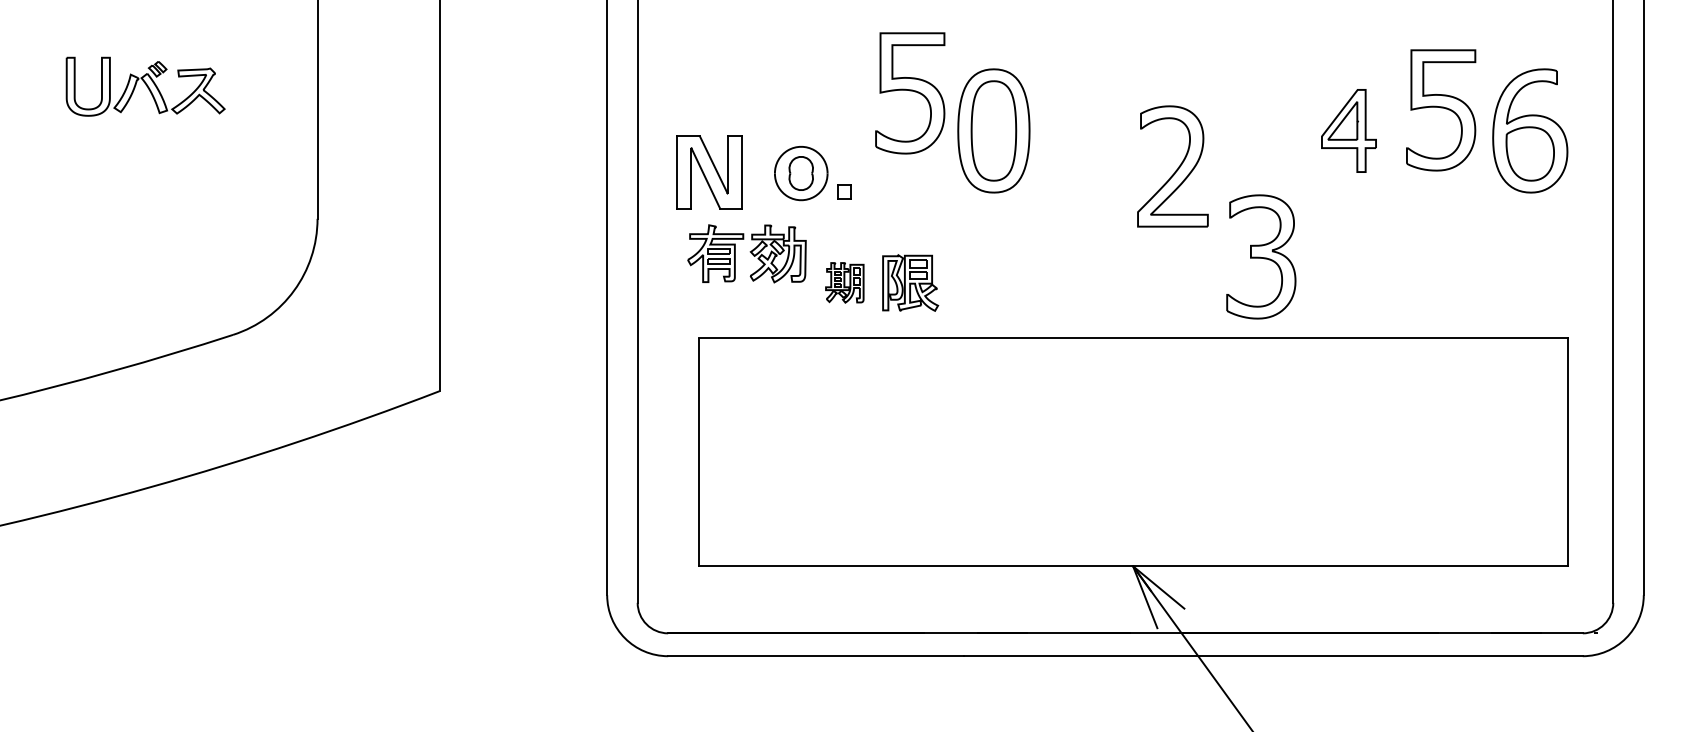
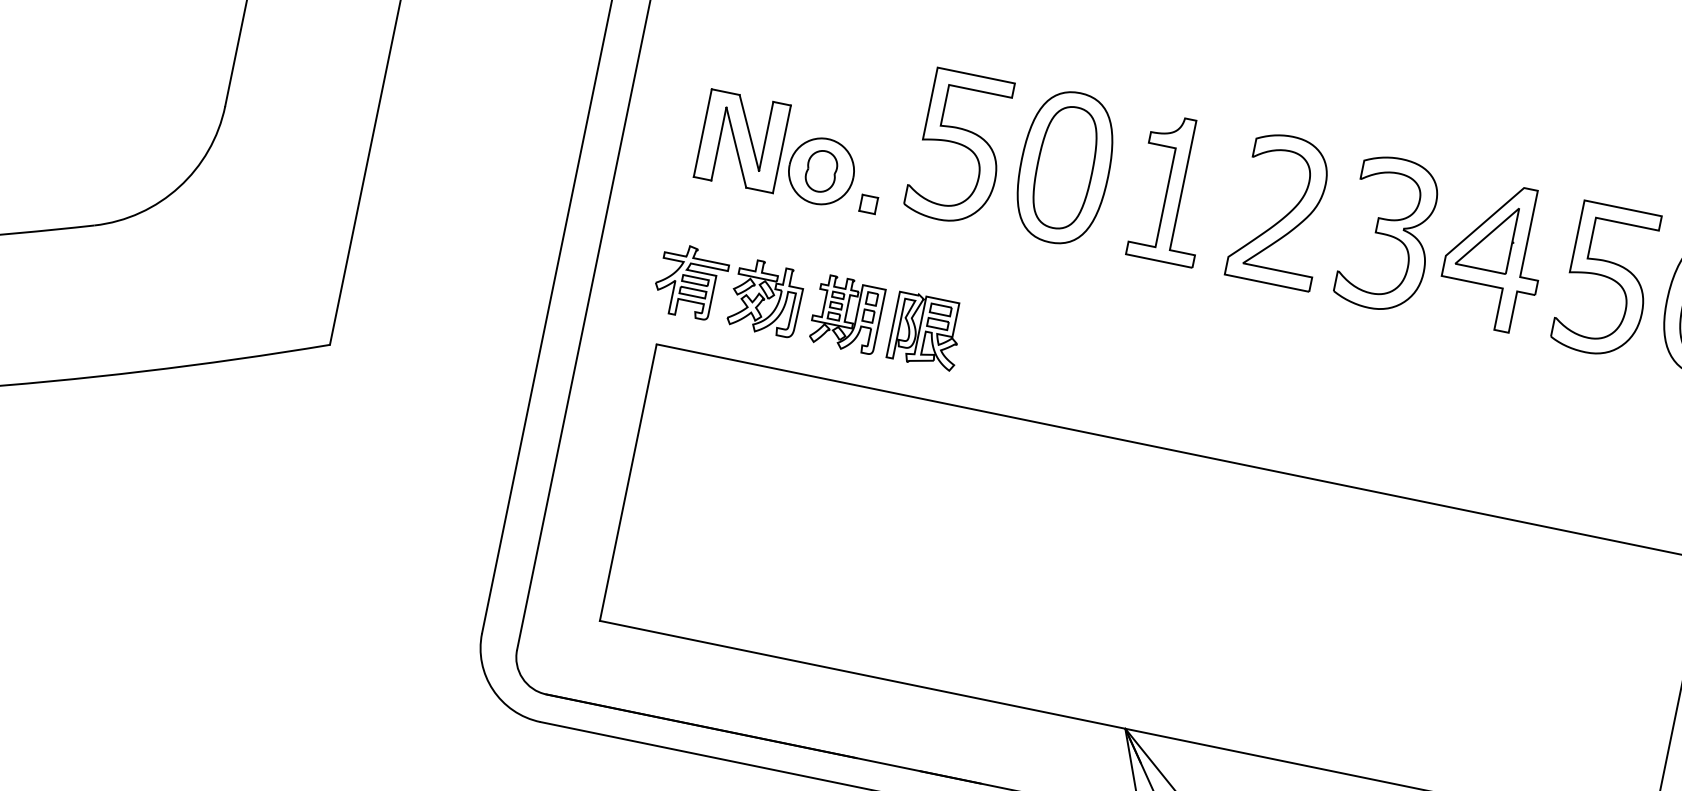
curve: (910, 91) -> (959, 145), moved
curve: (1441, 108) -> (1606, 278), moved
curve: (1079, 130) -> (1168, 188), added
part: (1348, 130) -> (1494, 255), size x1.43
curve: (1176, 169) -> (1285, 214), moved
part: (709, 172) -> (742, 141), moved
part: (746, 253) -> (728, 289), moved
curve: (1260, 256) -> (1387, 233), moved
part: (844, 282) -> (846, 313), size x1.43

